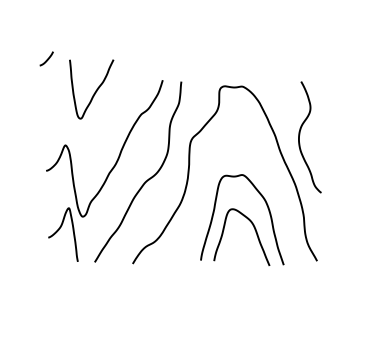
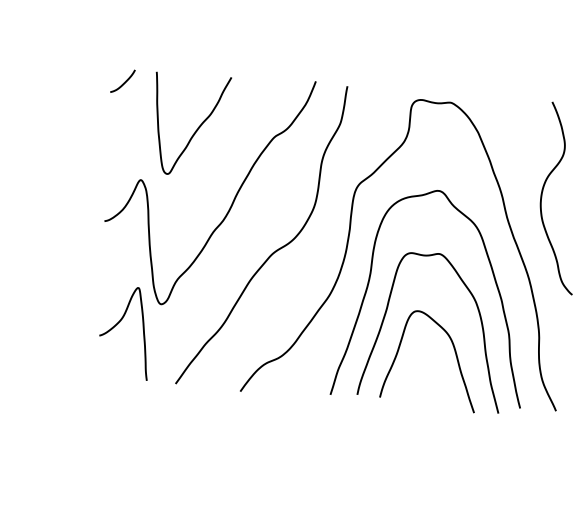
curve: (47, 58) -> (124, 80), moved
curve: (95, 90) -> (196, 127), moved
curve: (273, 184) -> (491, 274), added

